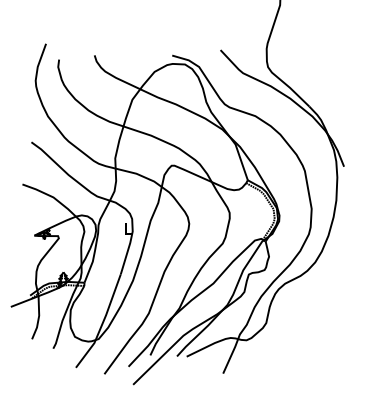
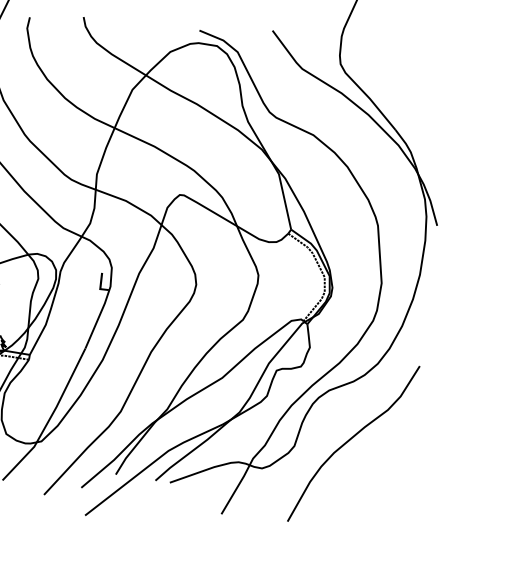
curve: (303, 315) -> (351, 441), added

